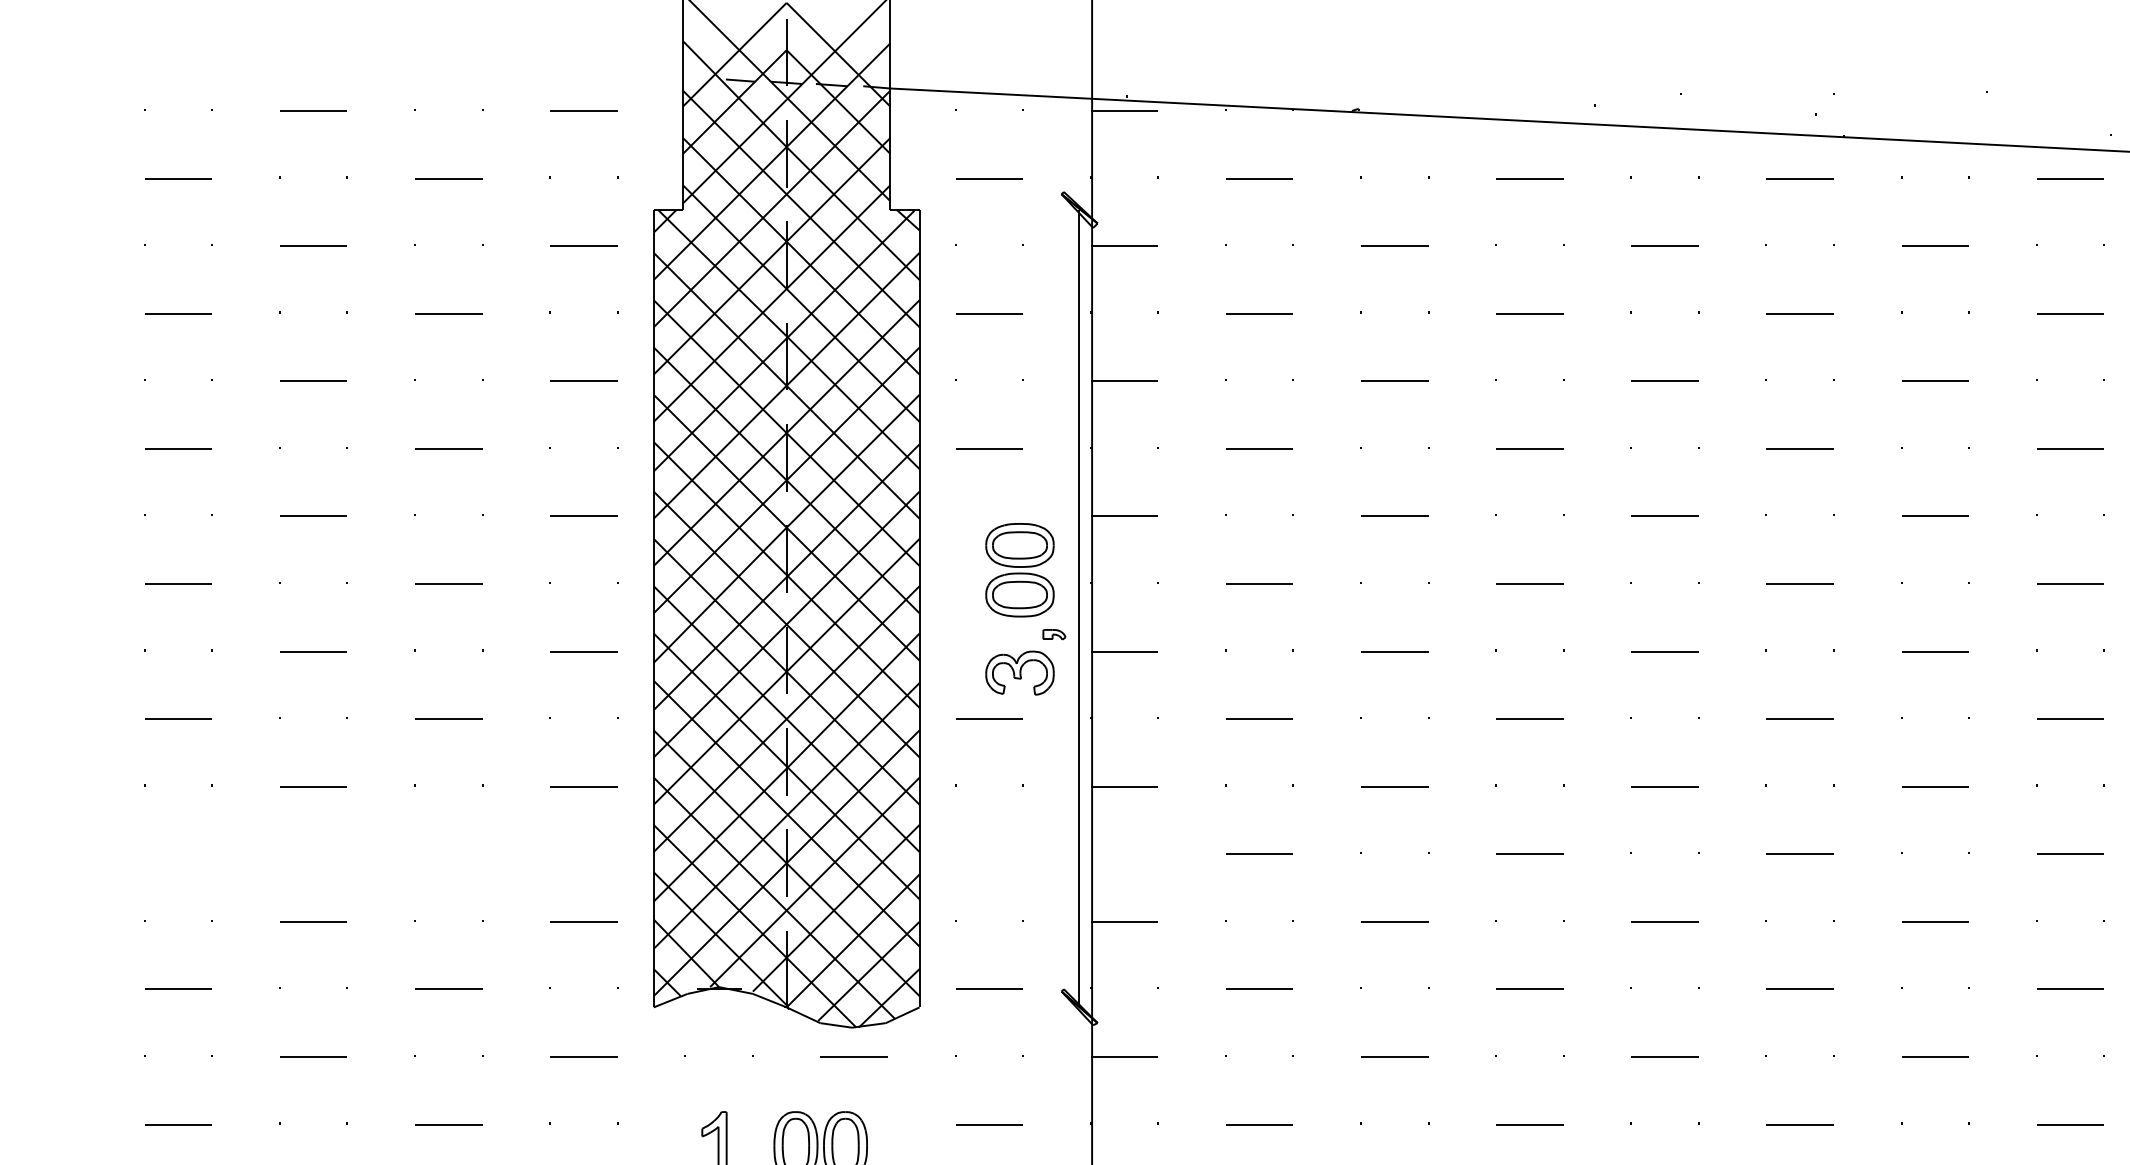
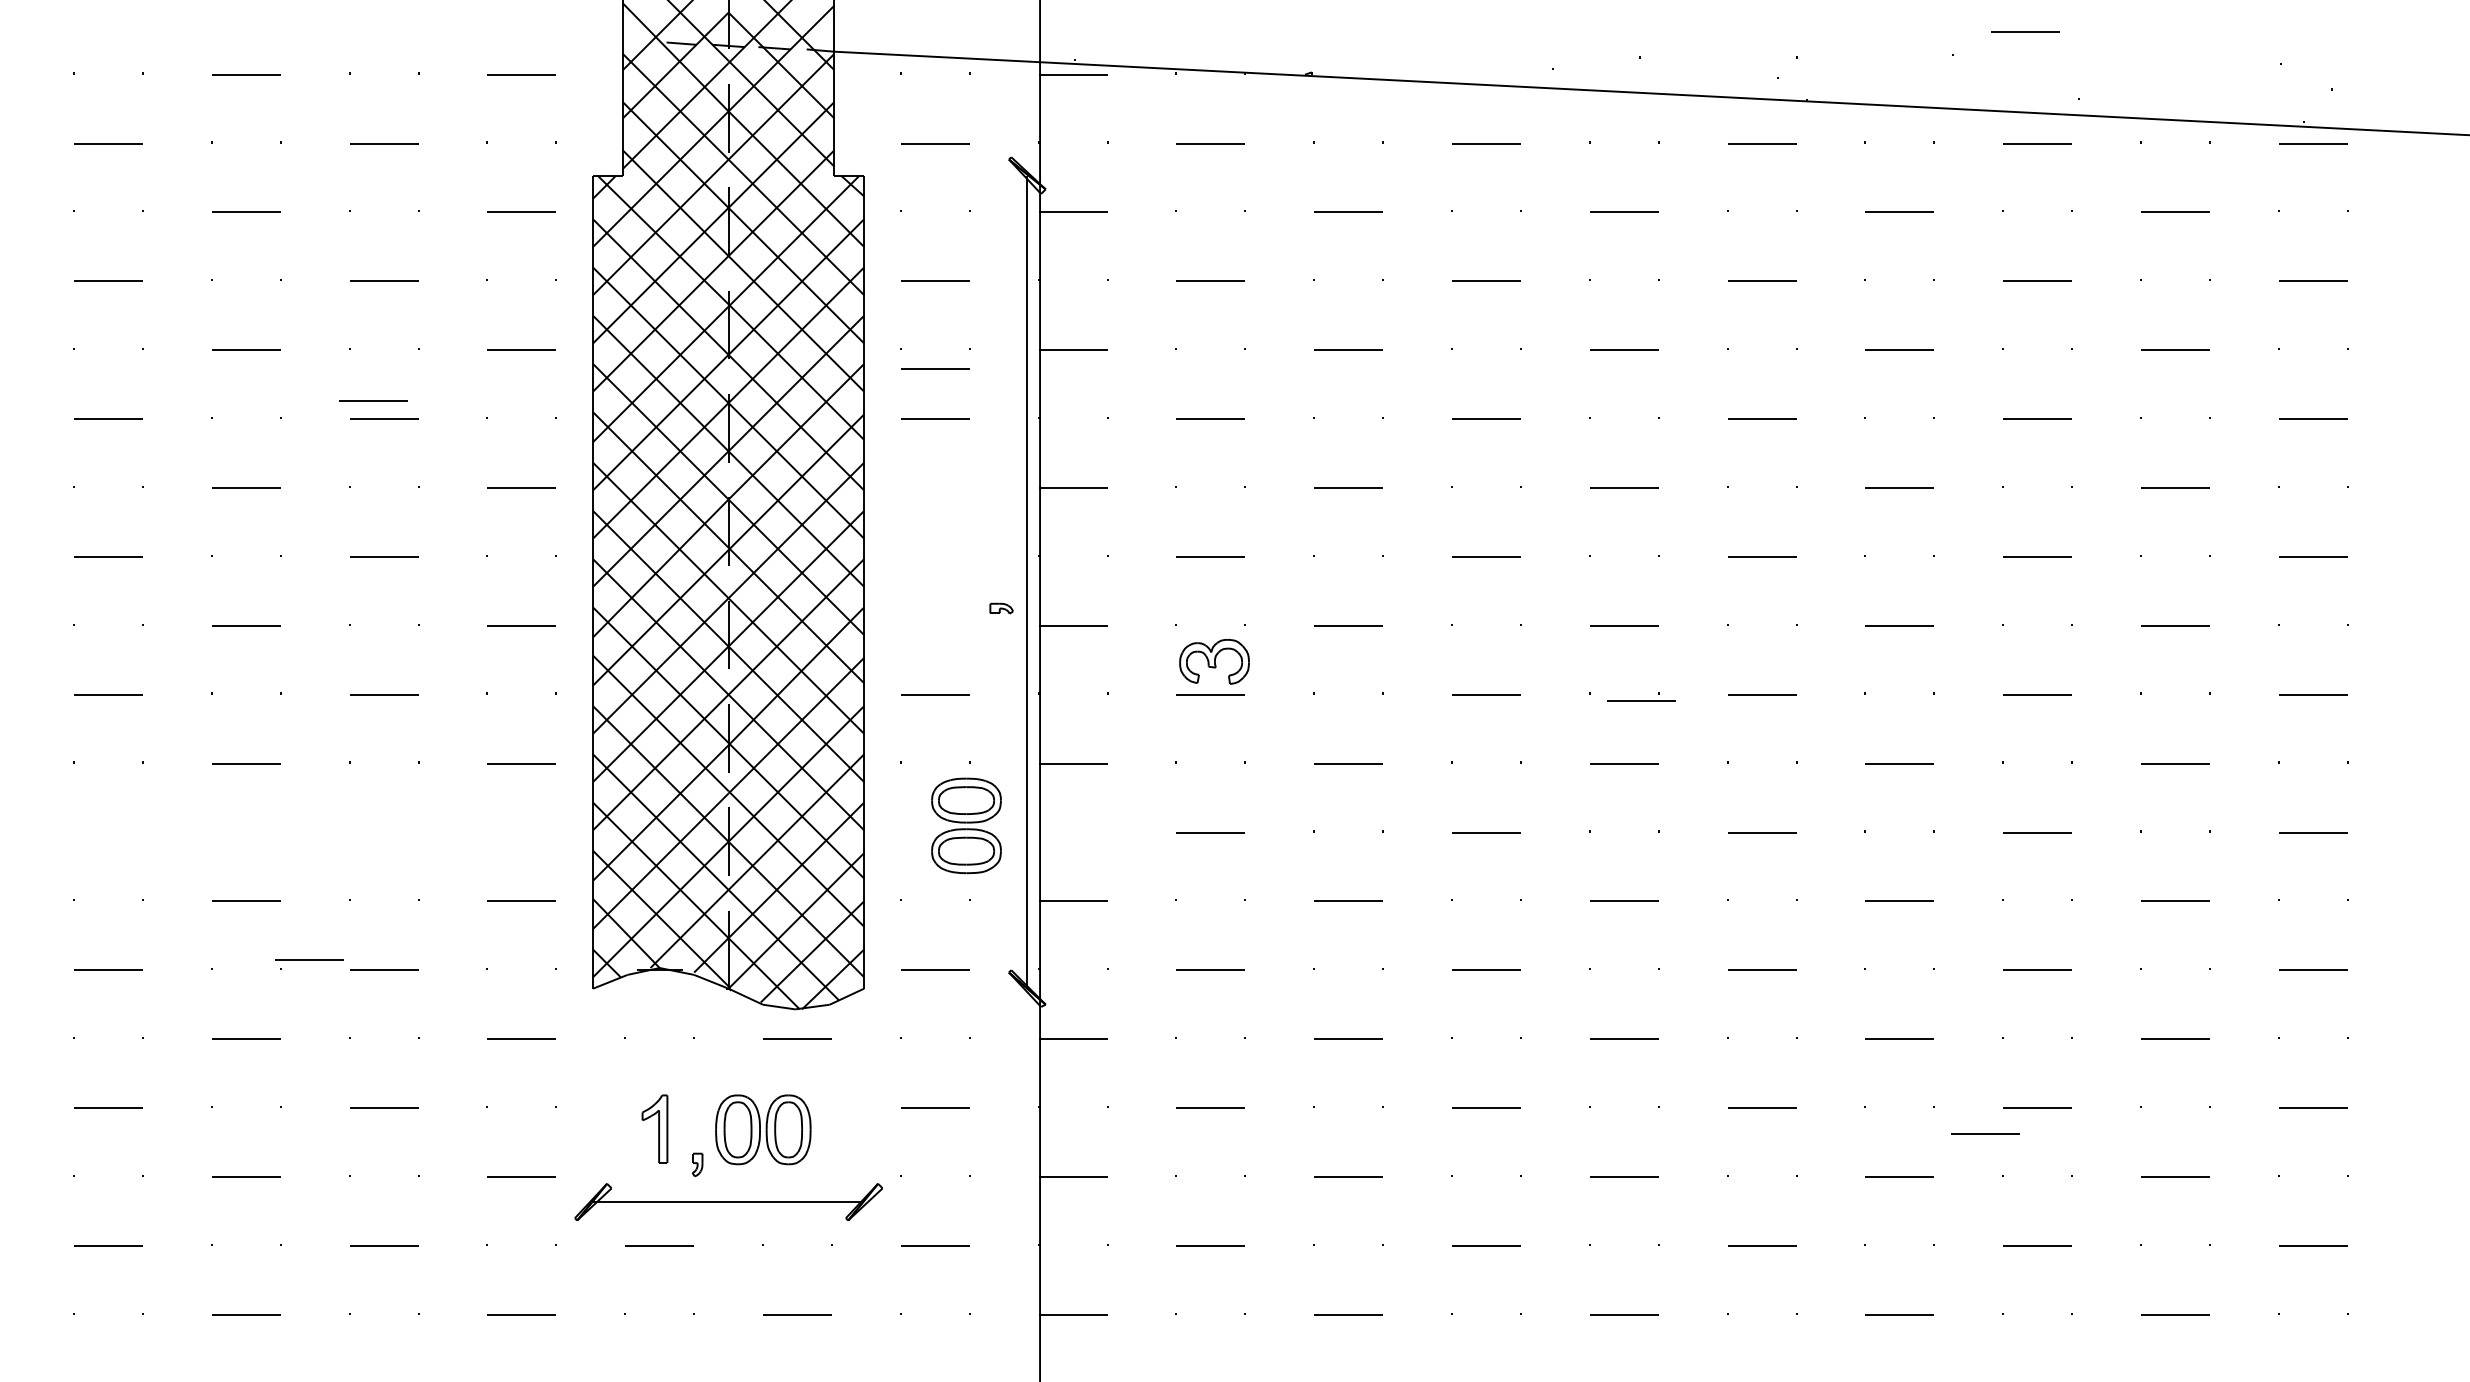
line: (2058, 68) -> (2025, 31), added
line: (989, 399) -> (935, 368), added
line: (438, 430) -> (373, 400), added
part: (1019, 569) -> (966, 825), moved
part: (1019, 672) -> (1214, 661), moved
line: (1681, 724) -> (1641, 700), added
line: (375, 978) -> (309, 959), added
line: (2019, 1149) -> (1985, 1133), added

